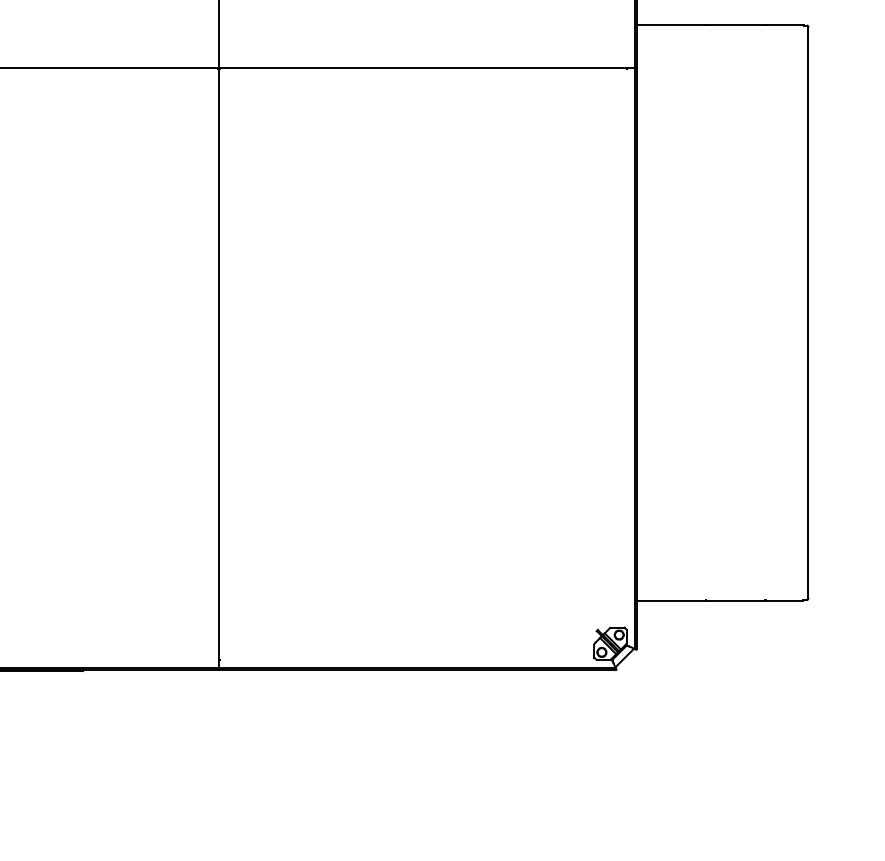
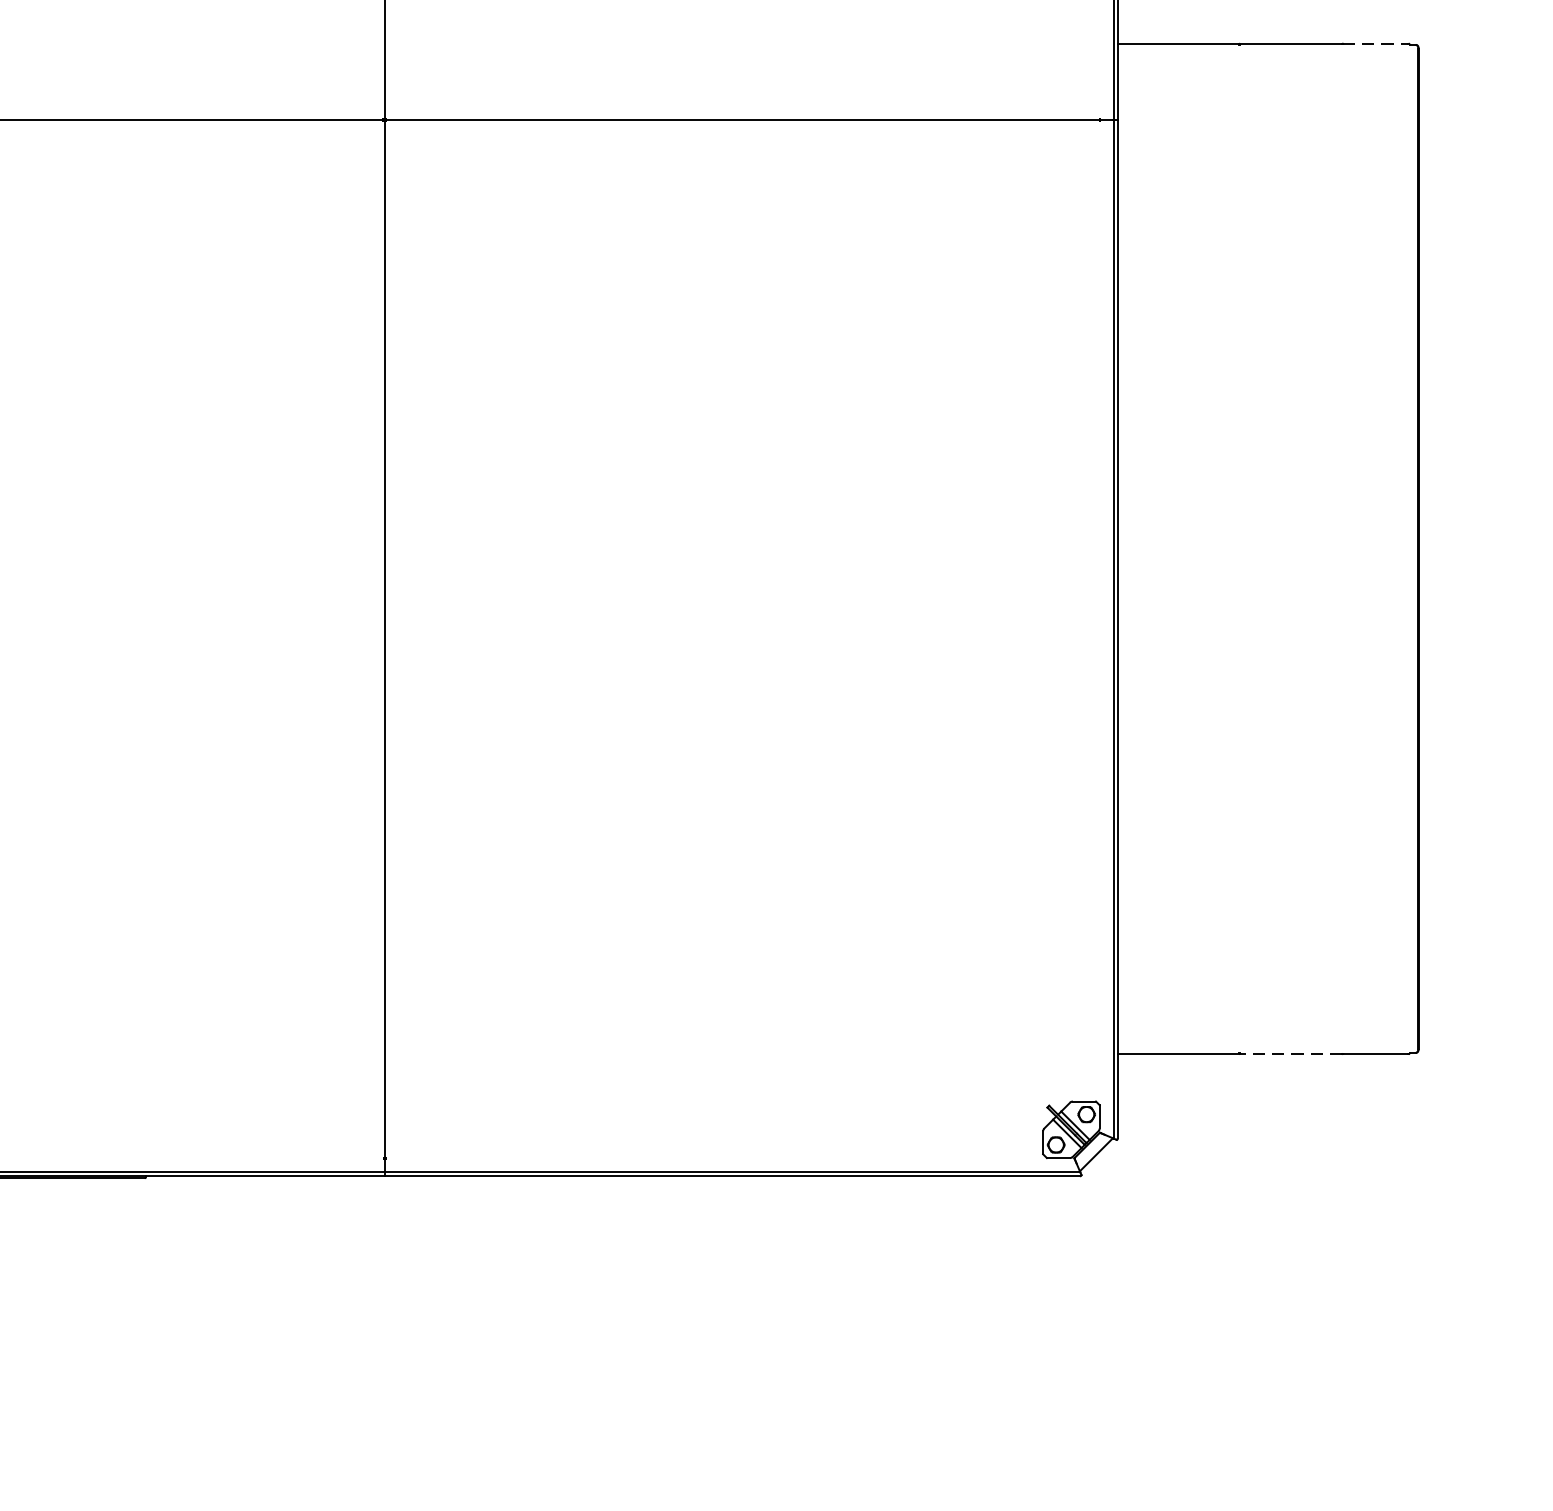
line: (783, 24) -> (1374, 42), solid -> dashed
line: (735, 600) -> (1290, 1053), solid -> dashed

